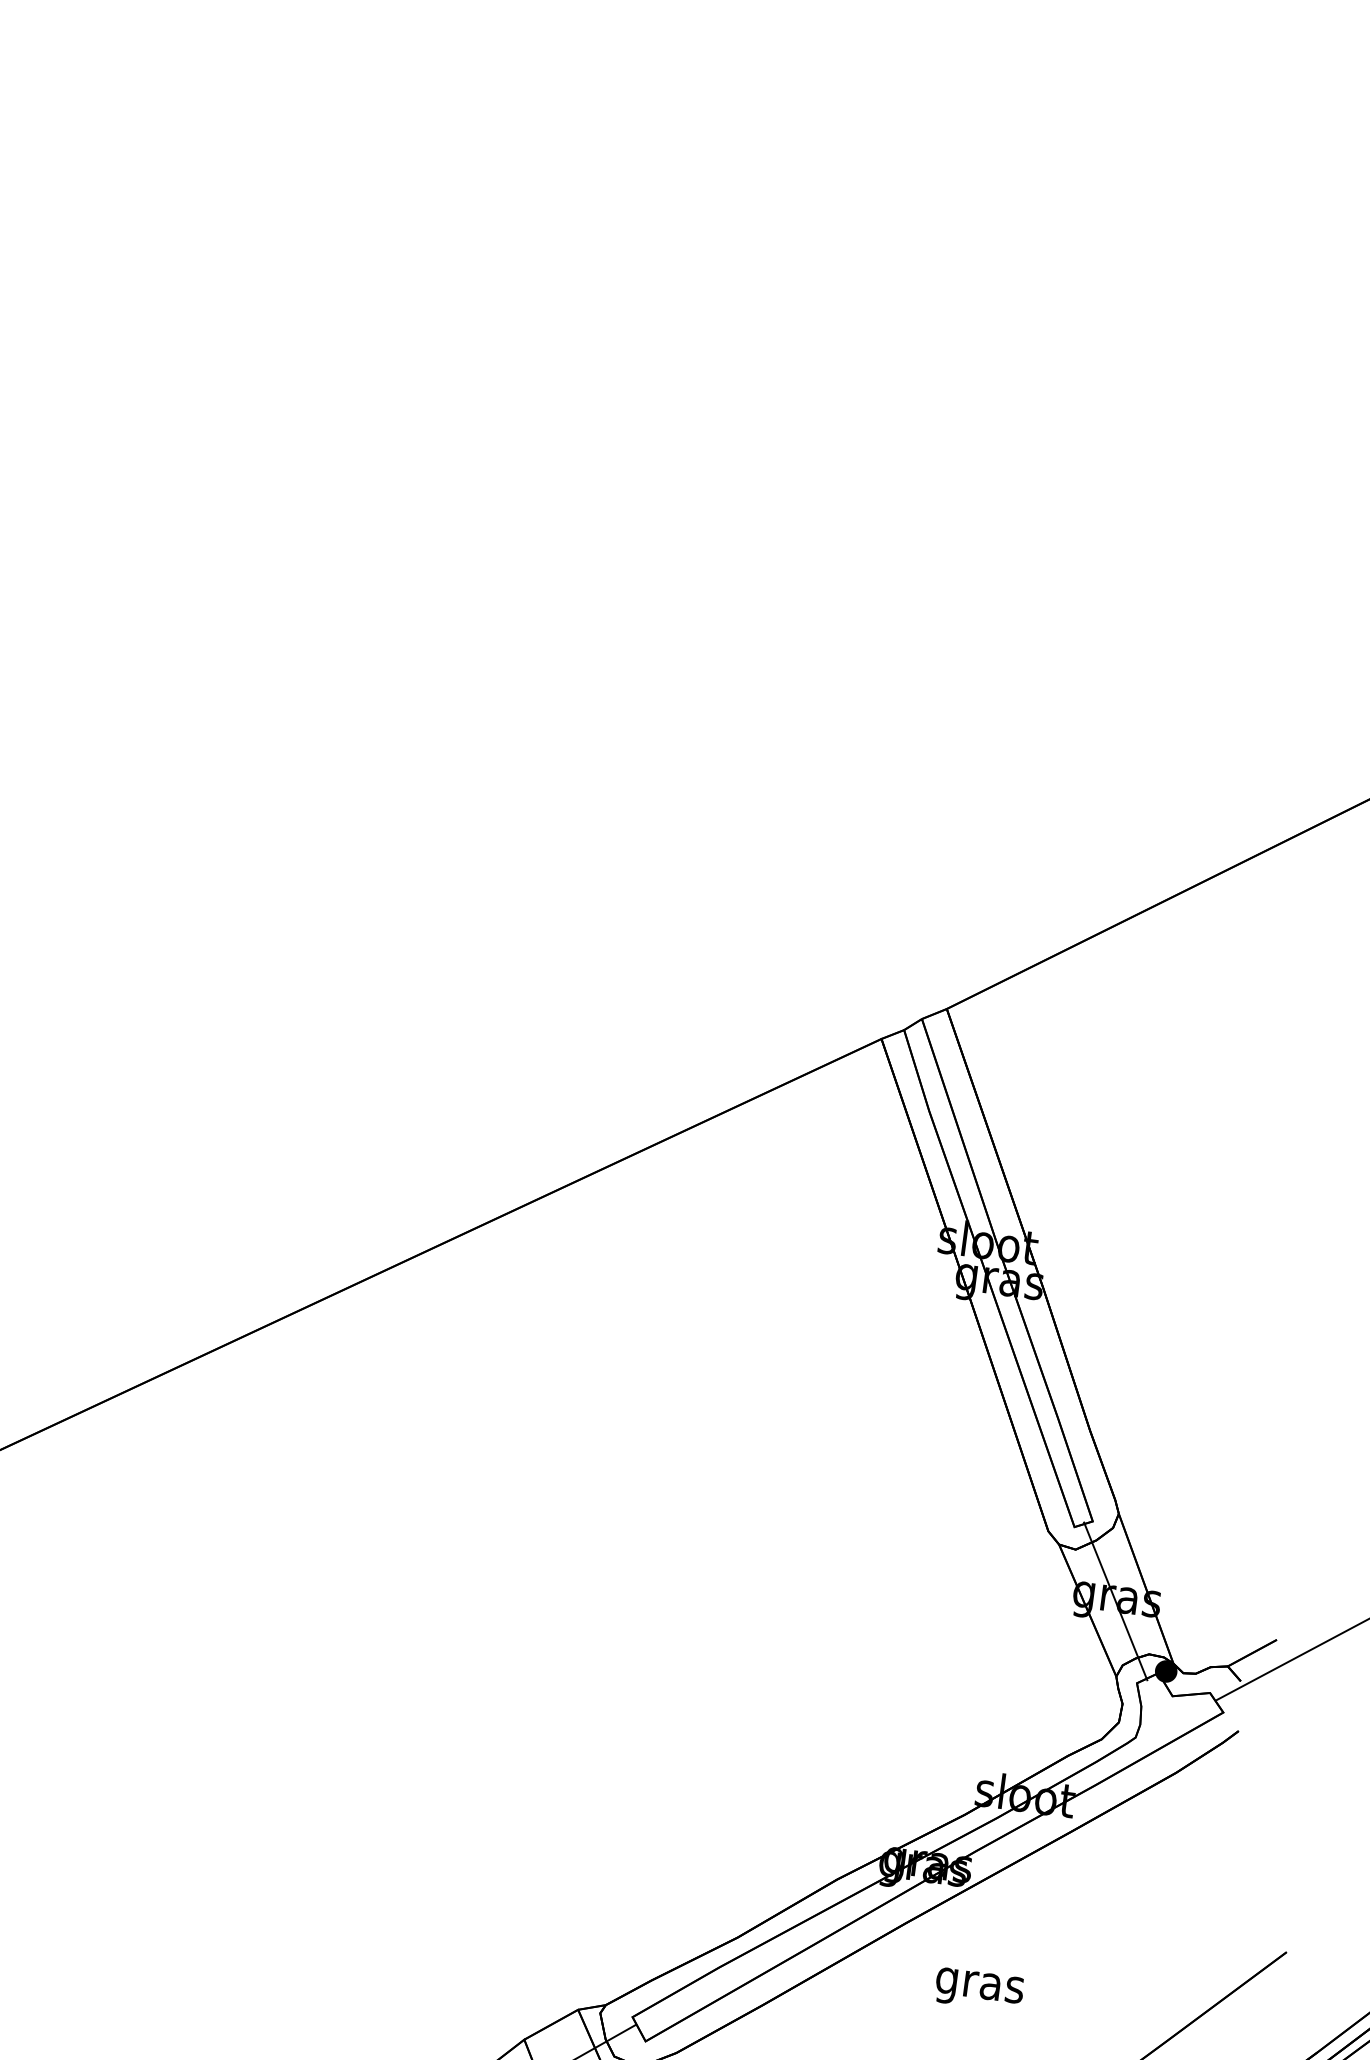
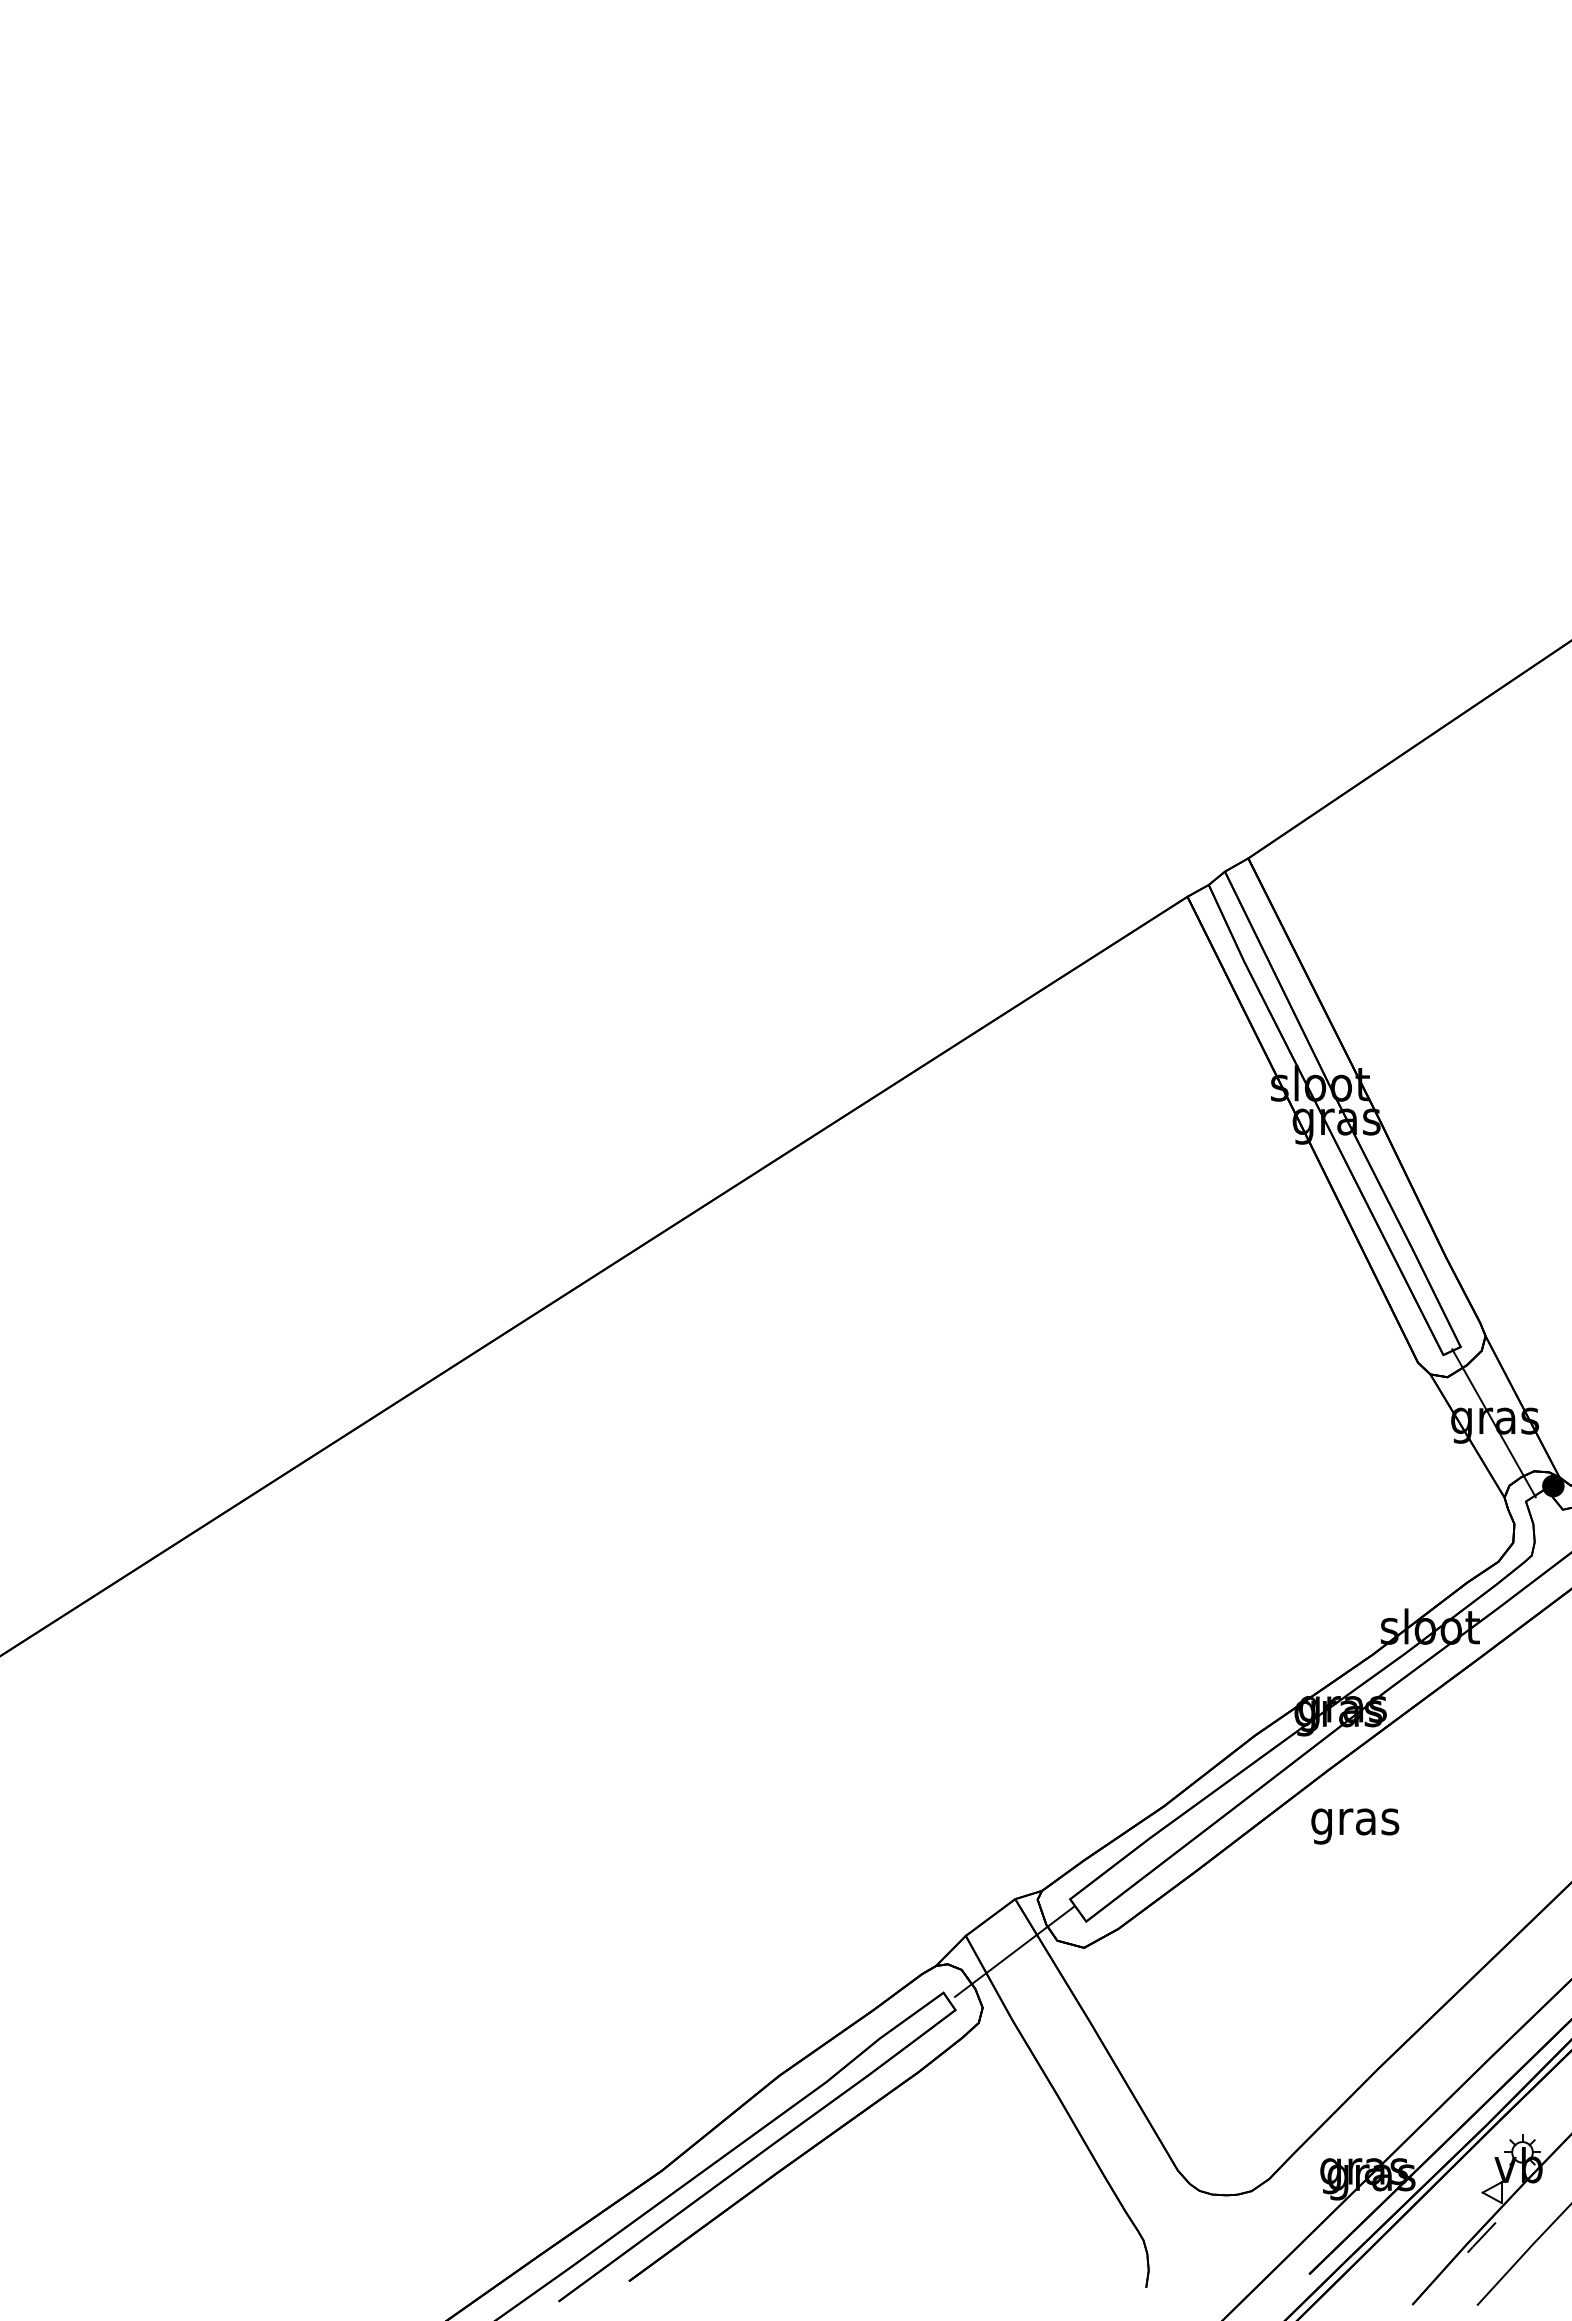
text: (979, 1990) -> (1355, 1826), moved

